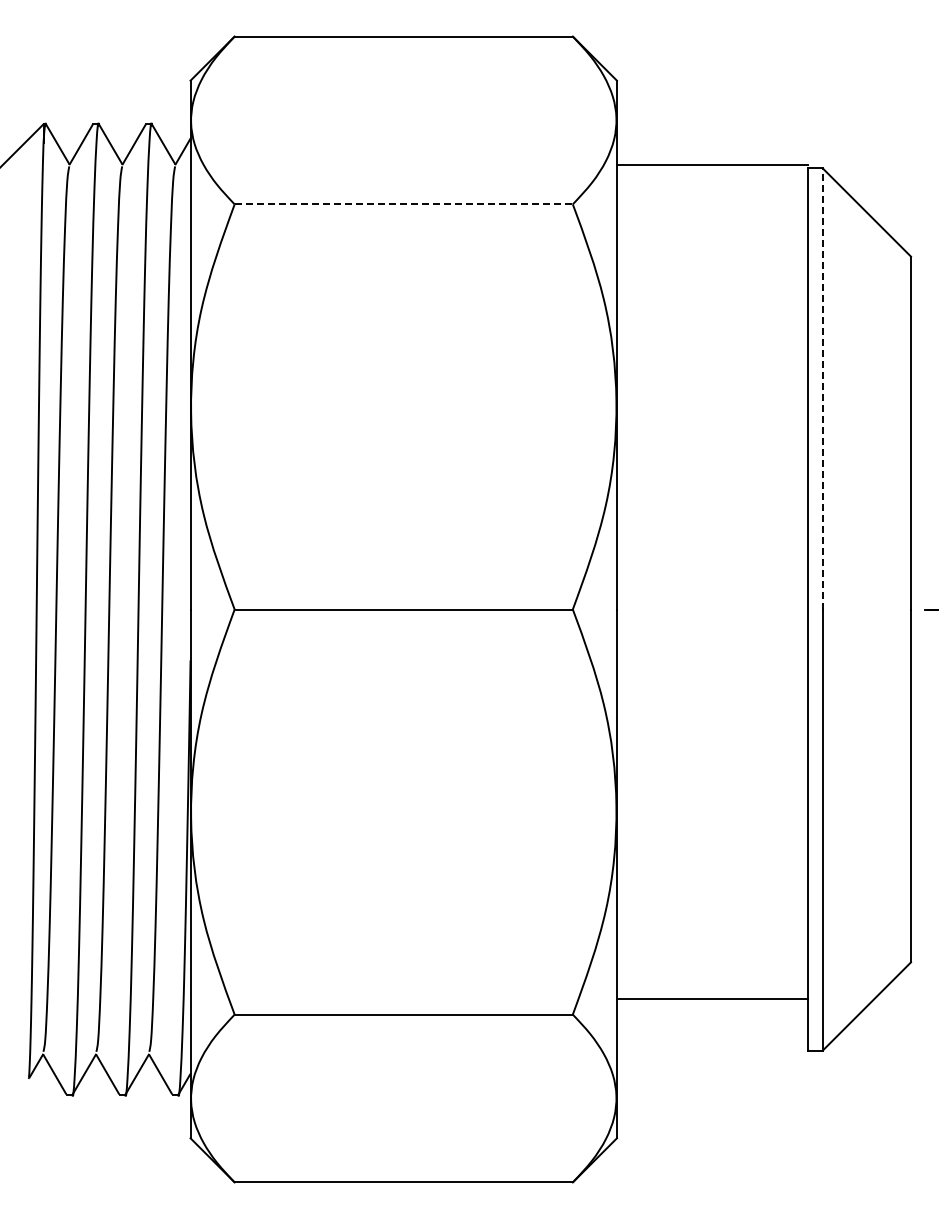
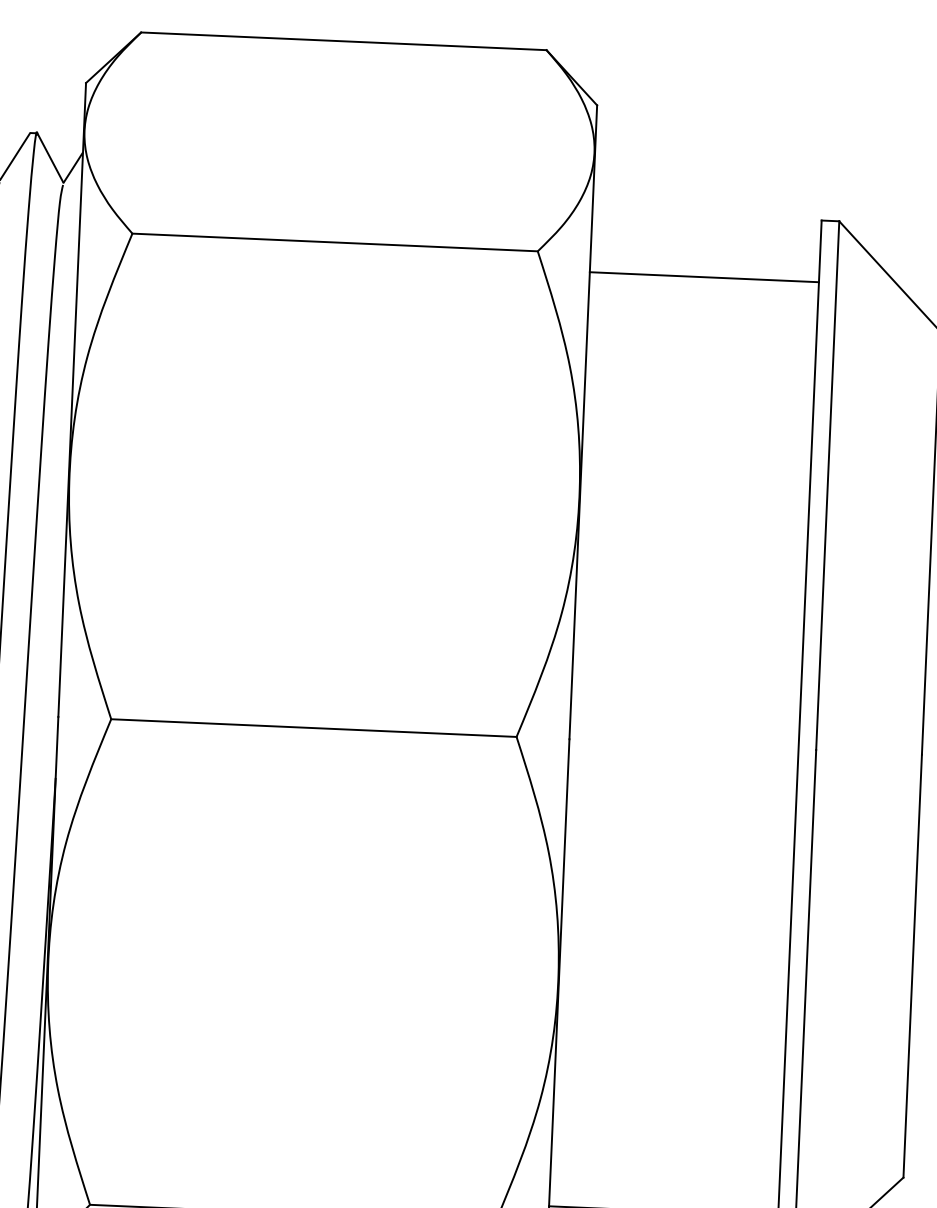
line: (712, 164) -> (704, 276), moved
line: (404, 204) -> (335, 242), dashed -> solid
line: (822, 388) -> (827, 485), dashed -> solid

